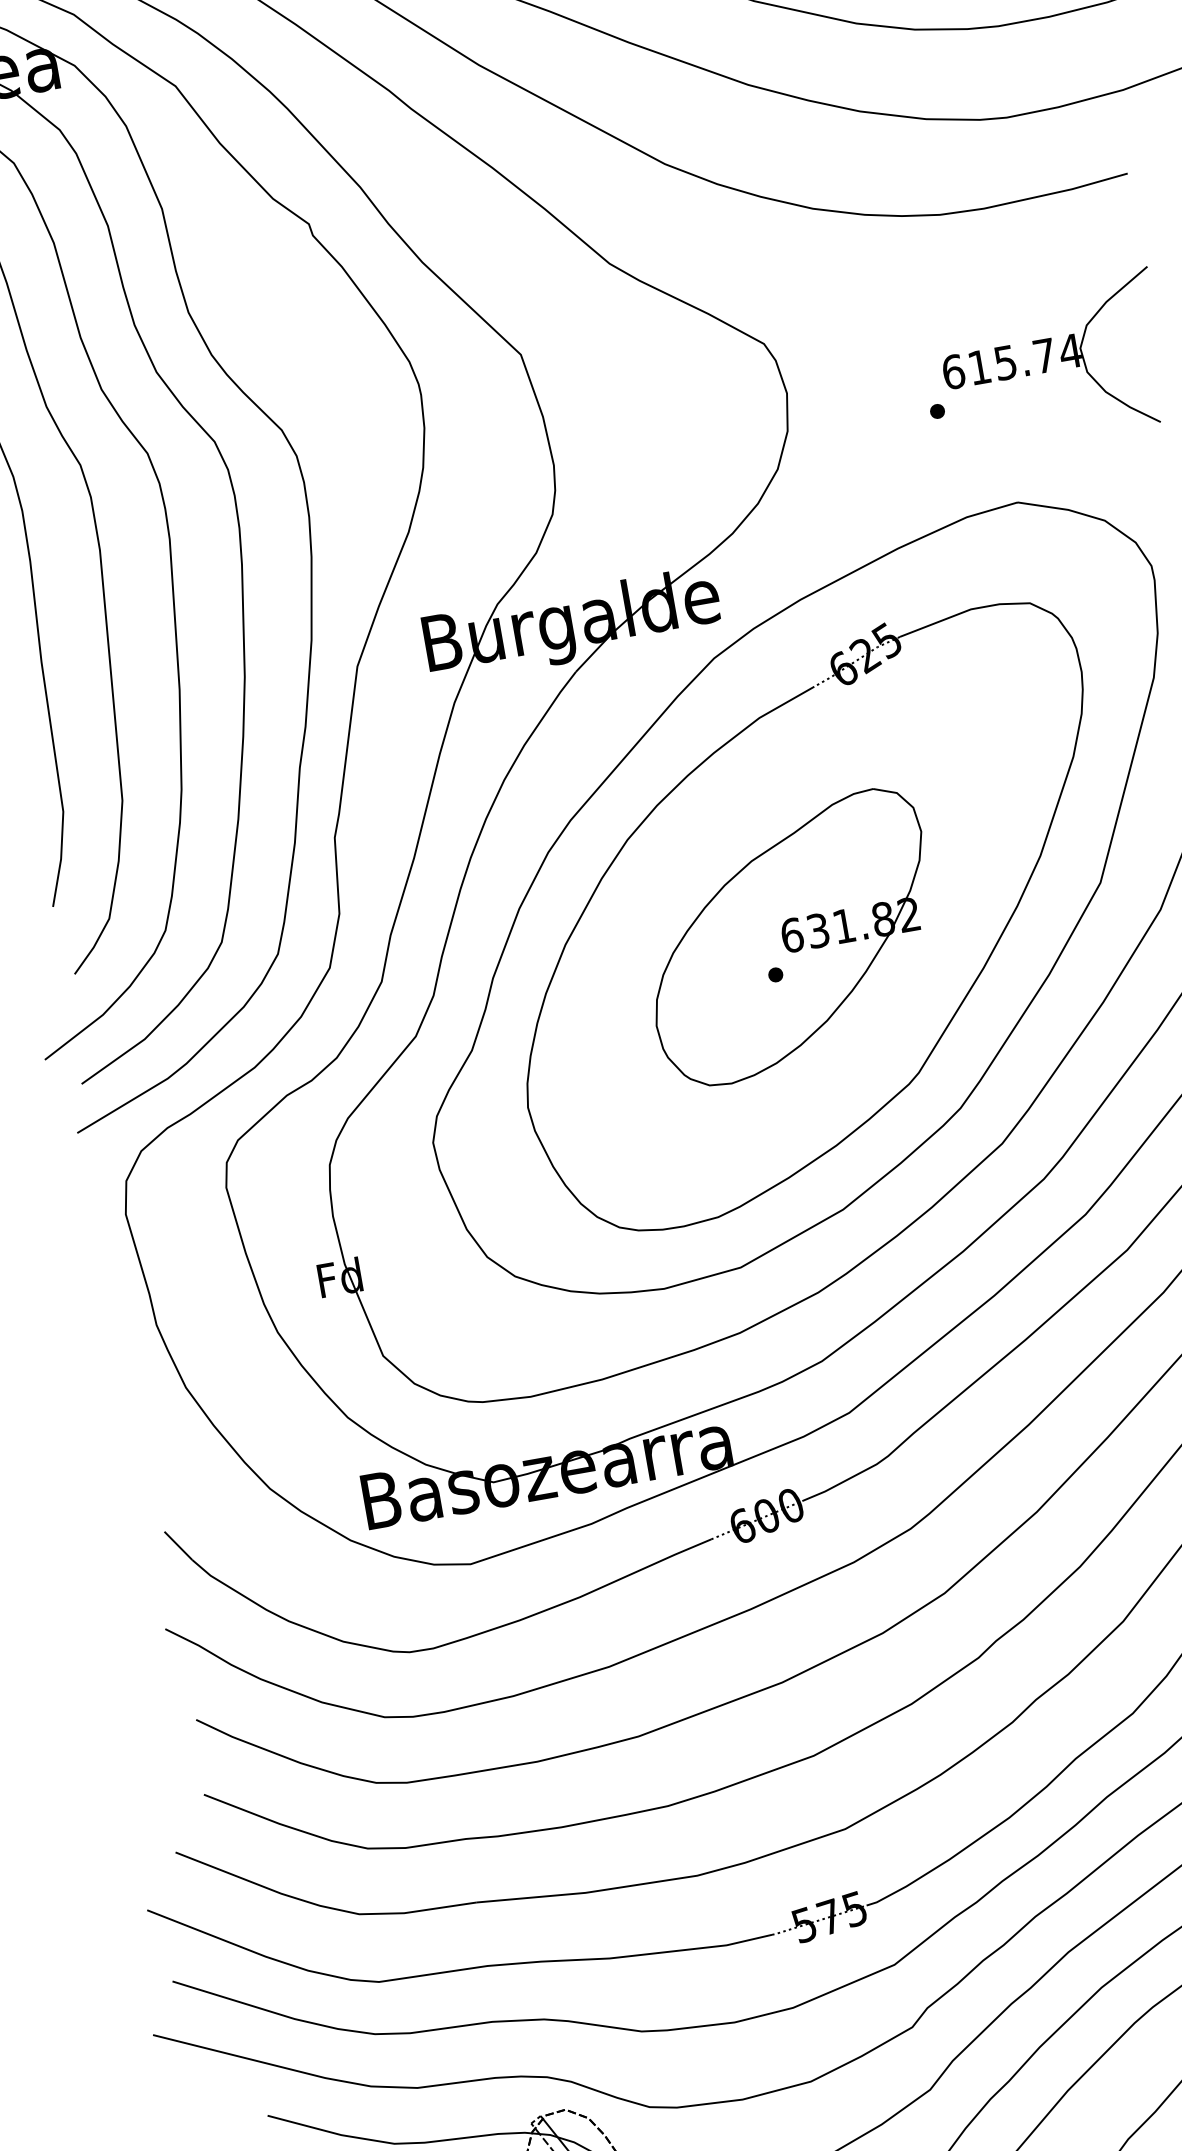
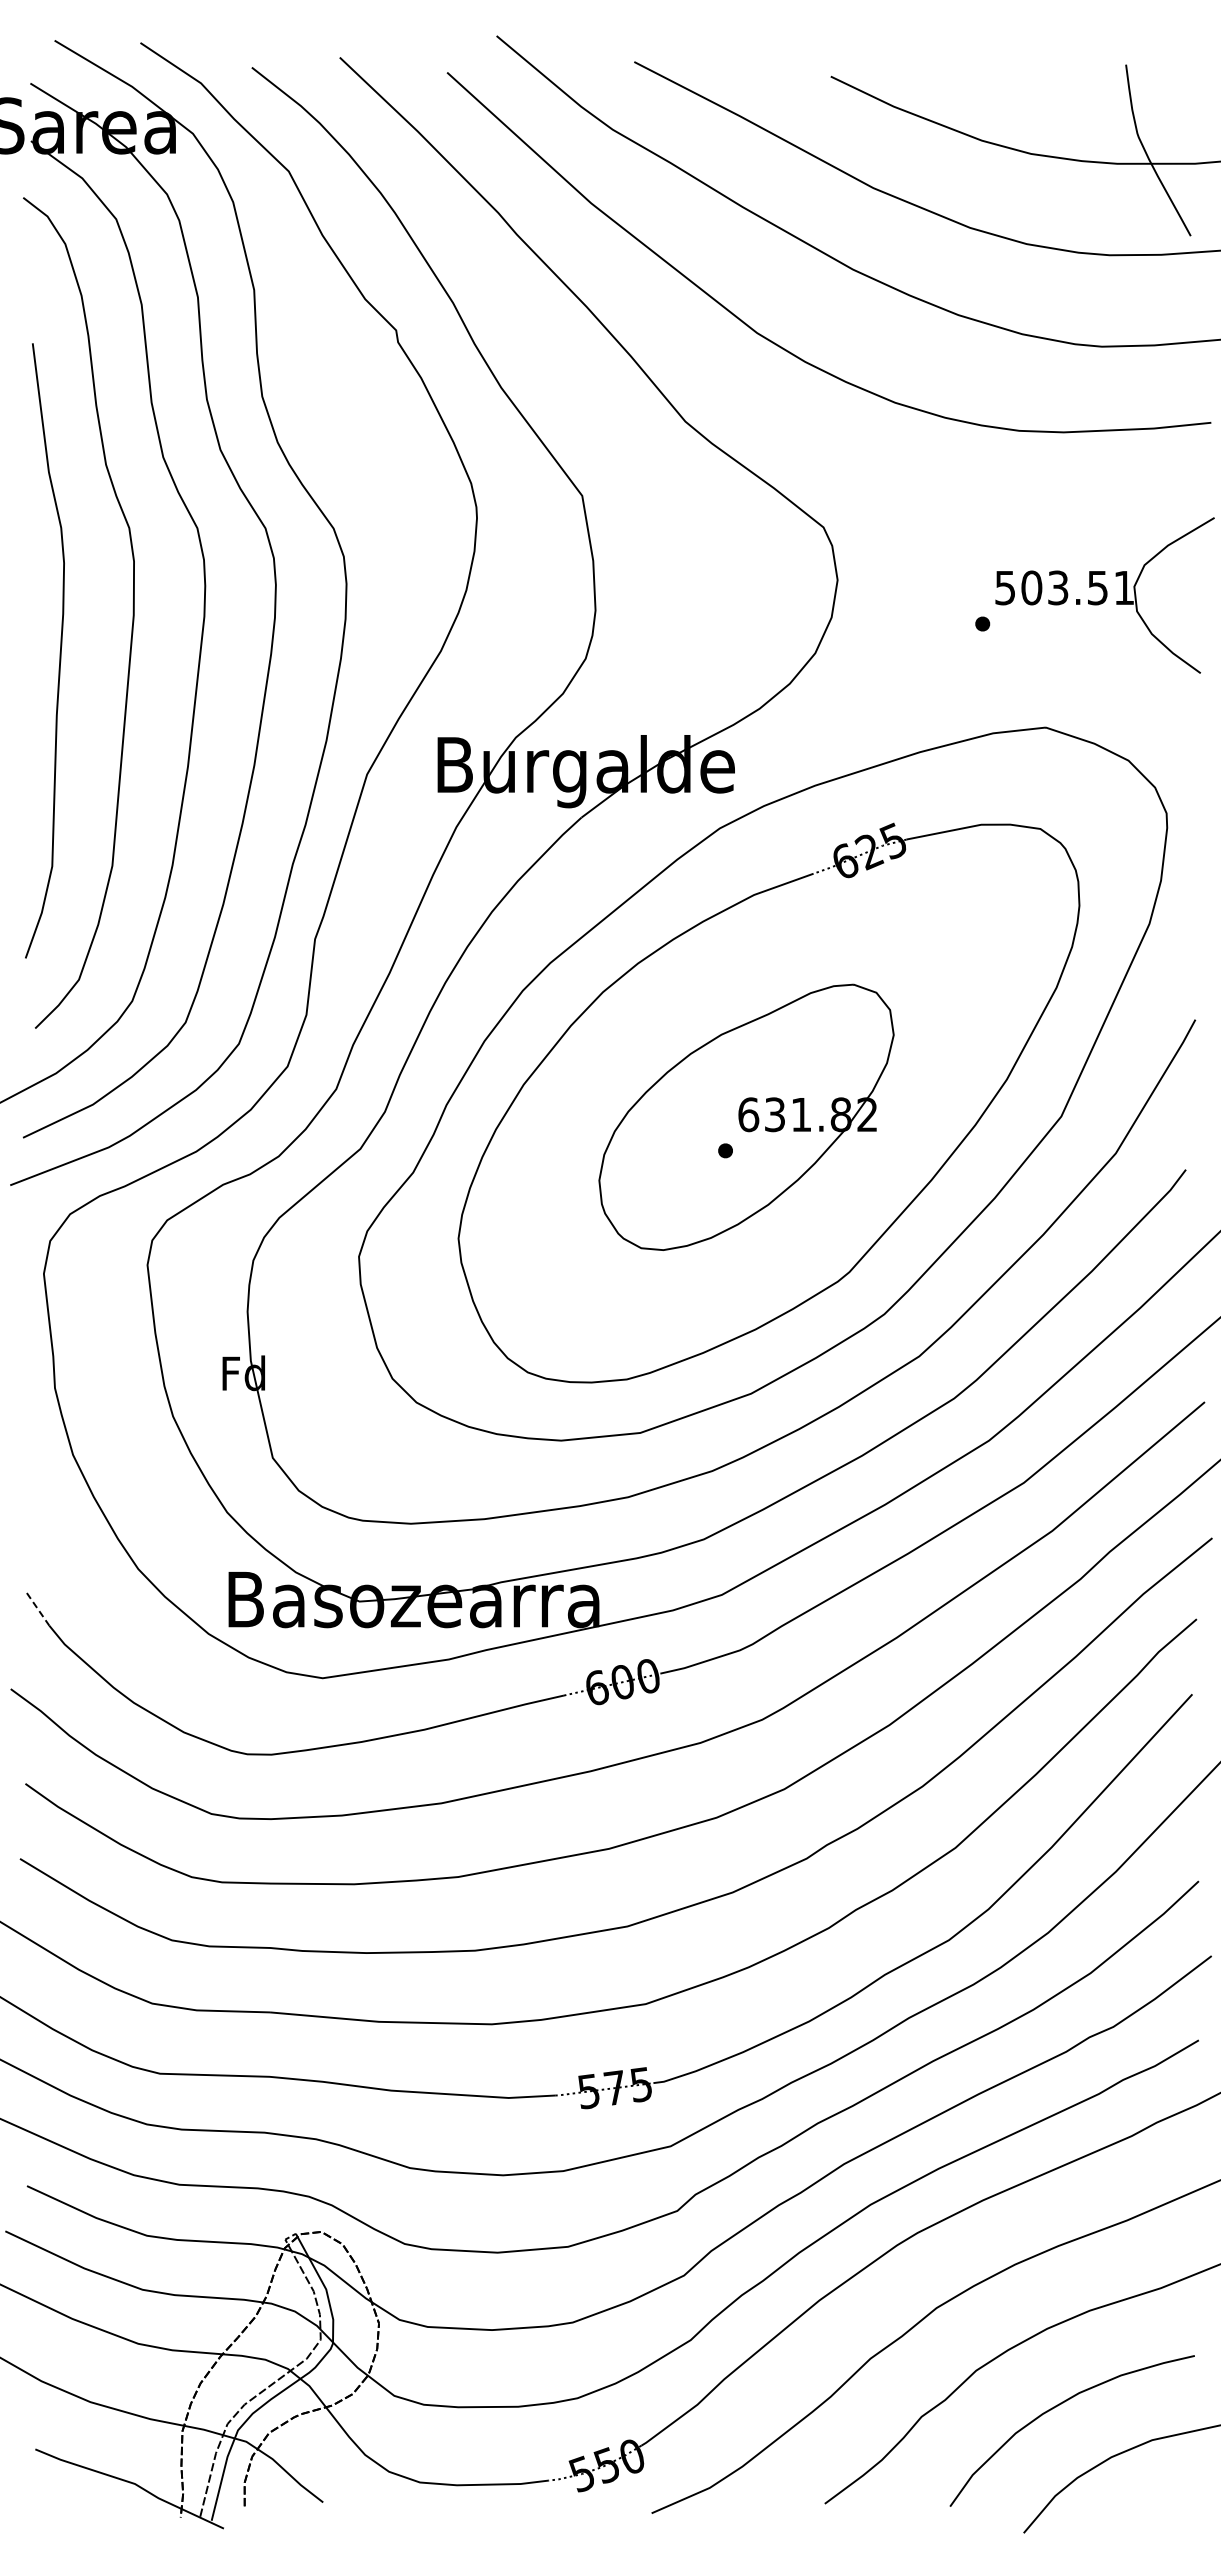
text: (1011, 361) -> (1064, 587), 615.74 -> 503.51
line: (178, 1545) -> (38, 1609), solid -> dashed

